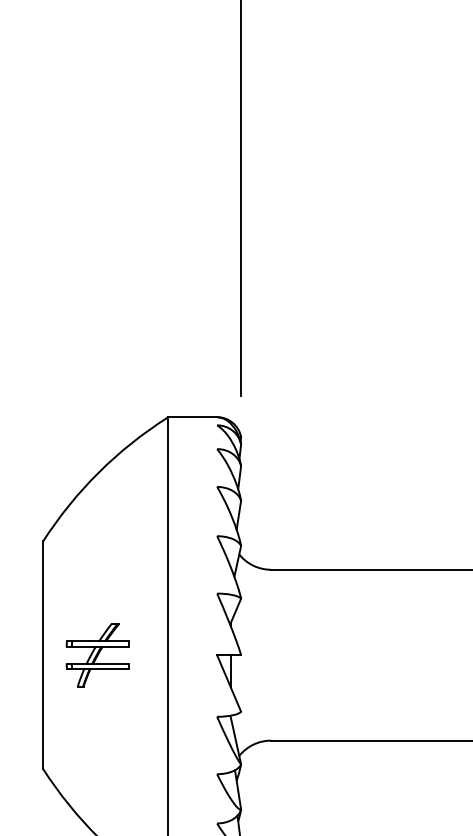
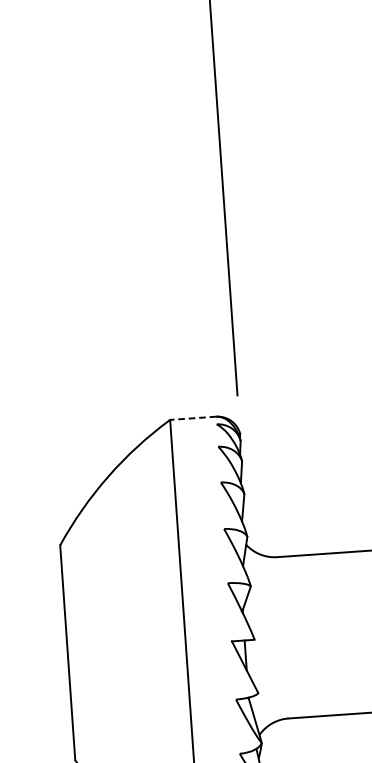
line: (192, 417) -> (192, 418), solid -> dashed
part: (97, 655) -> (119, 649), removed

